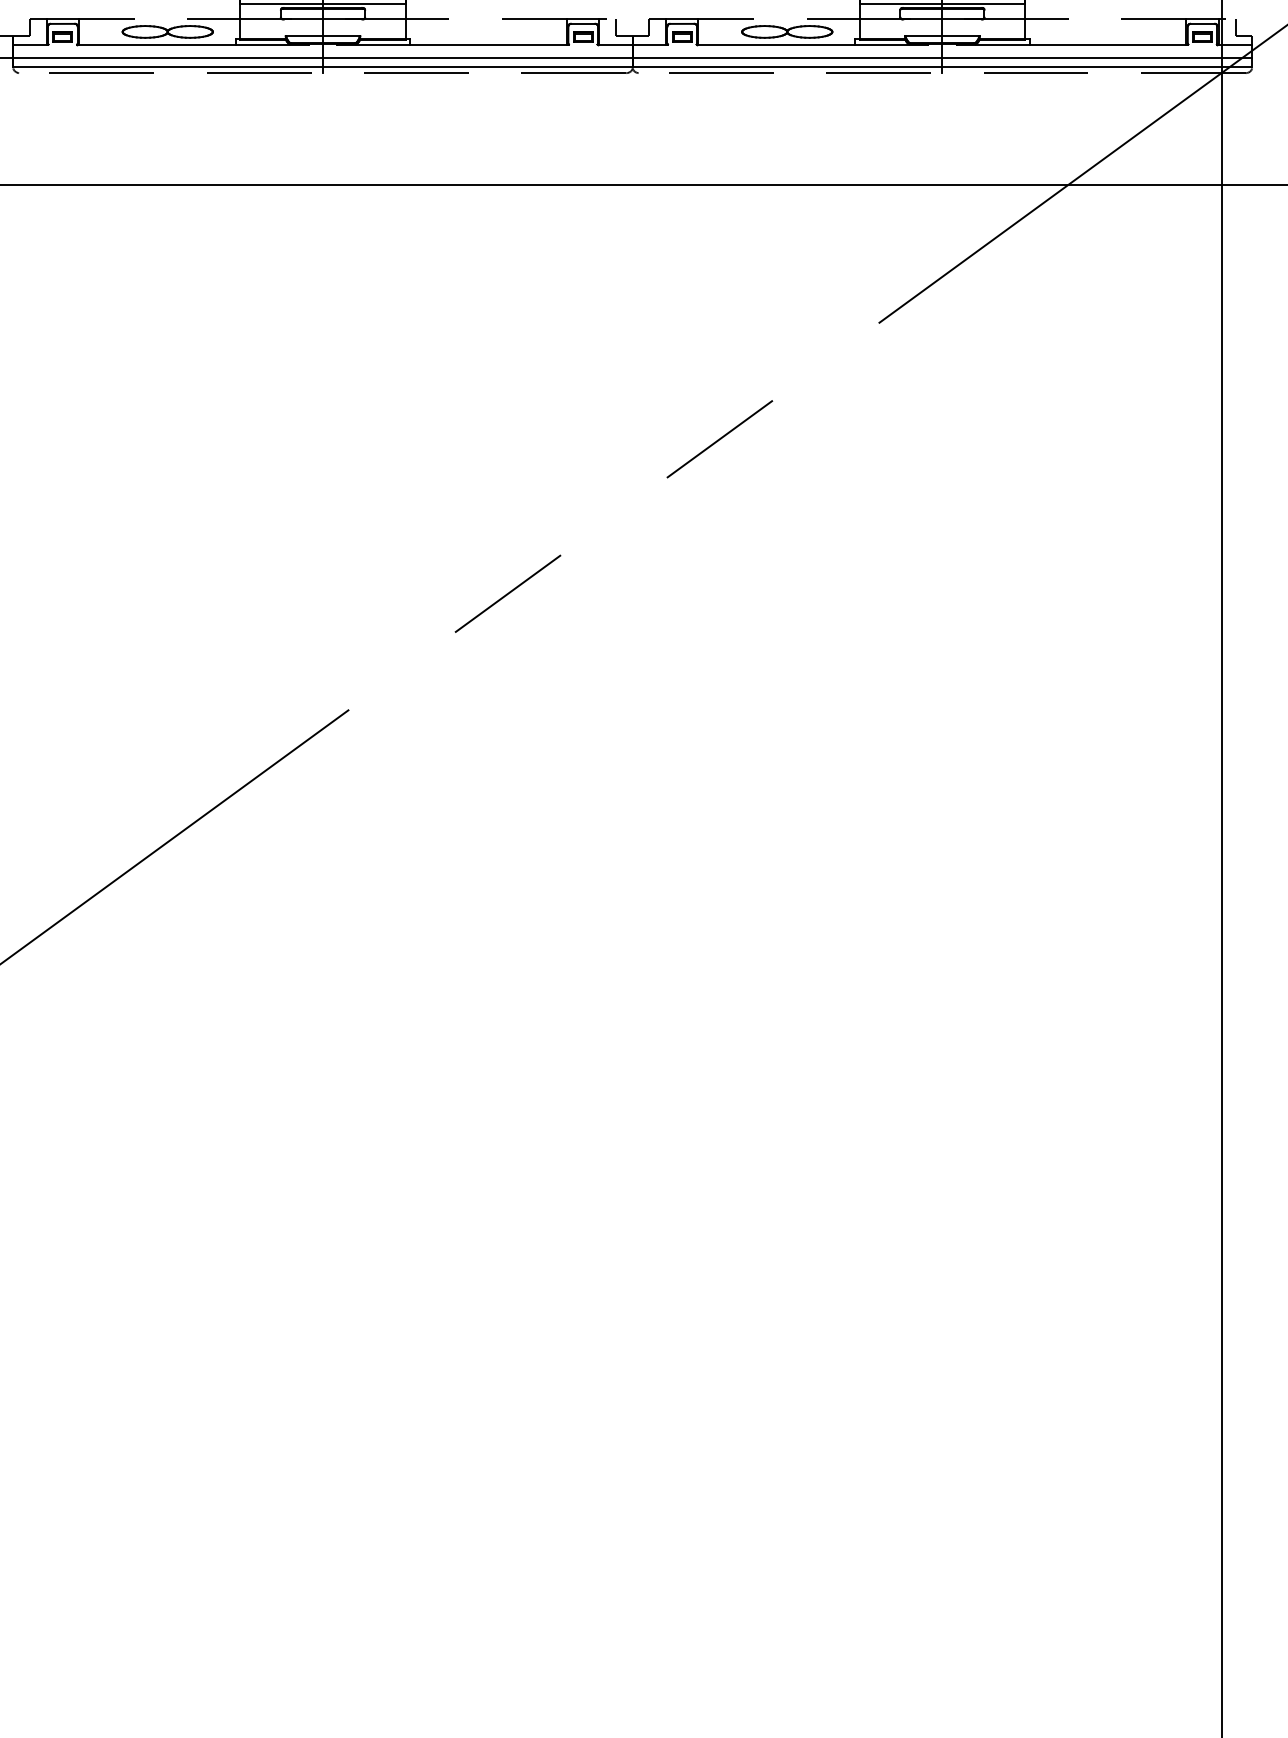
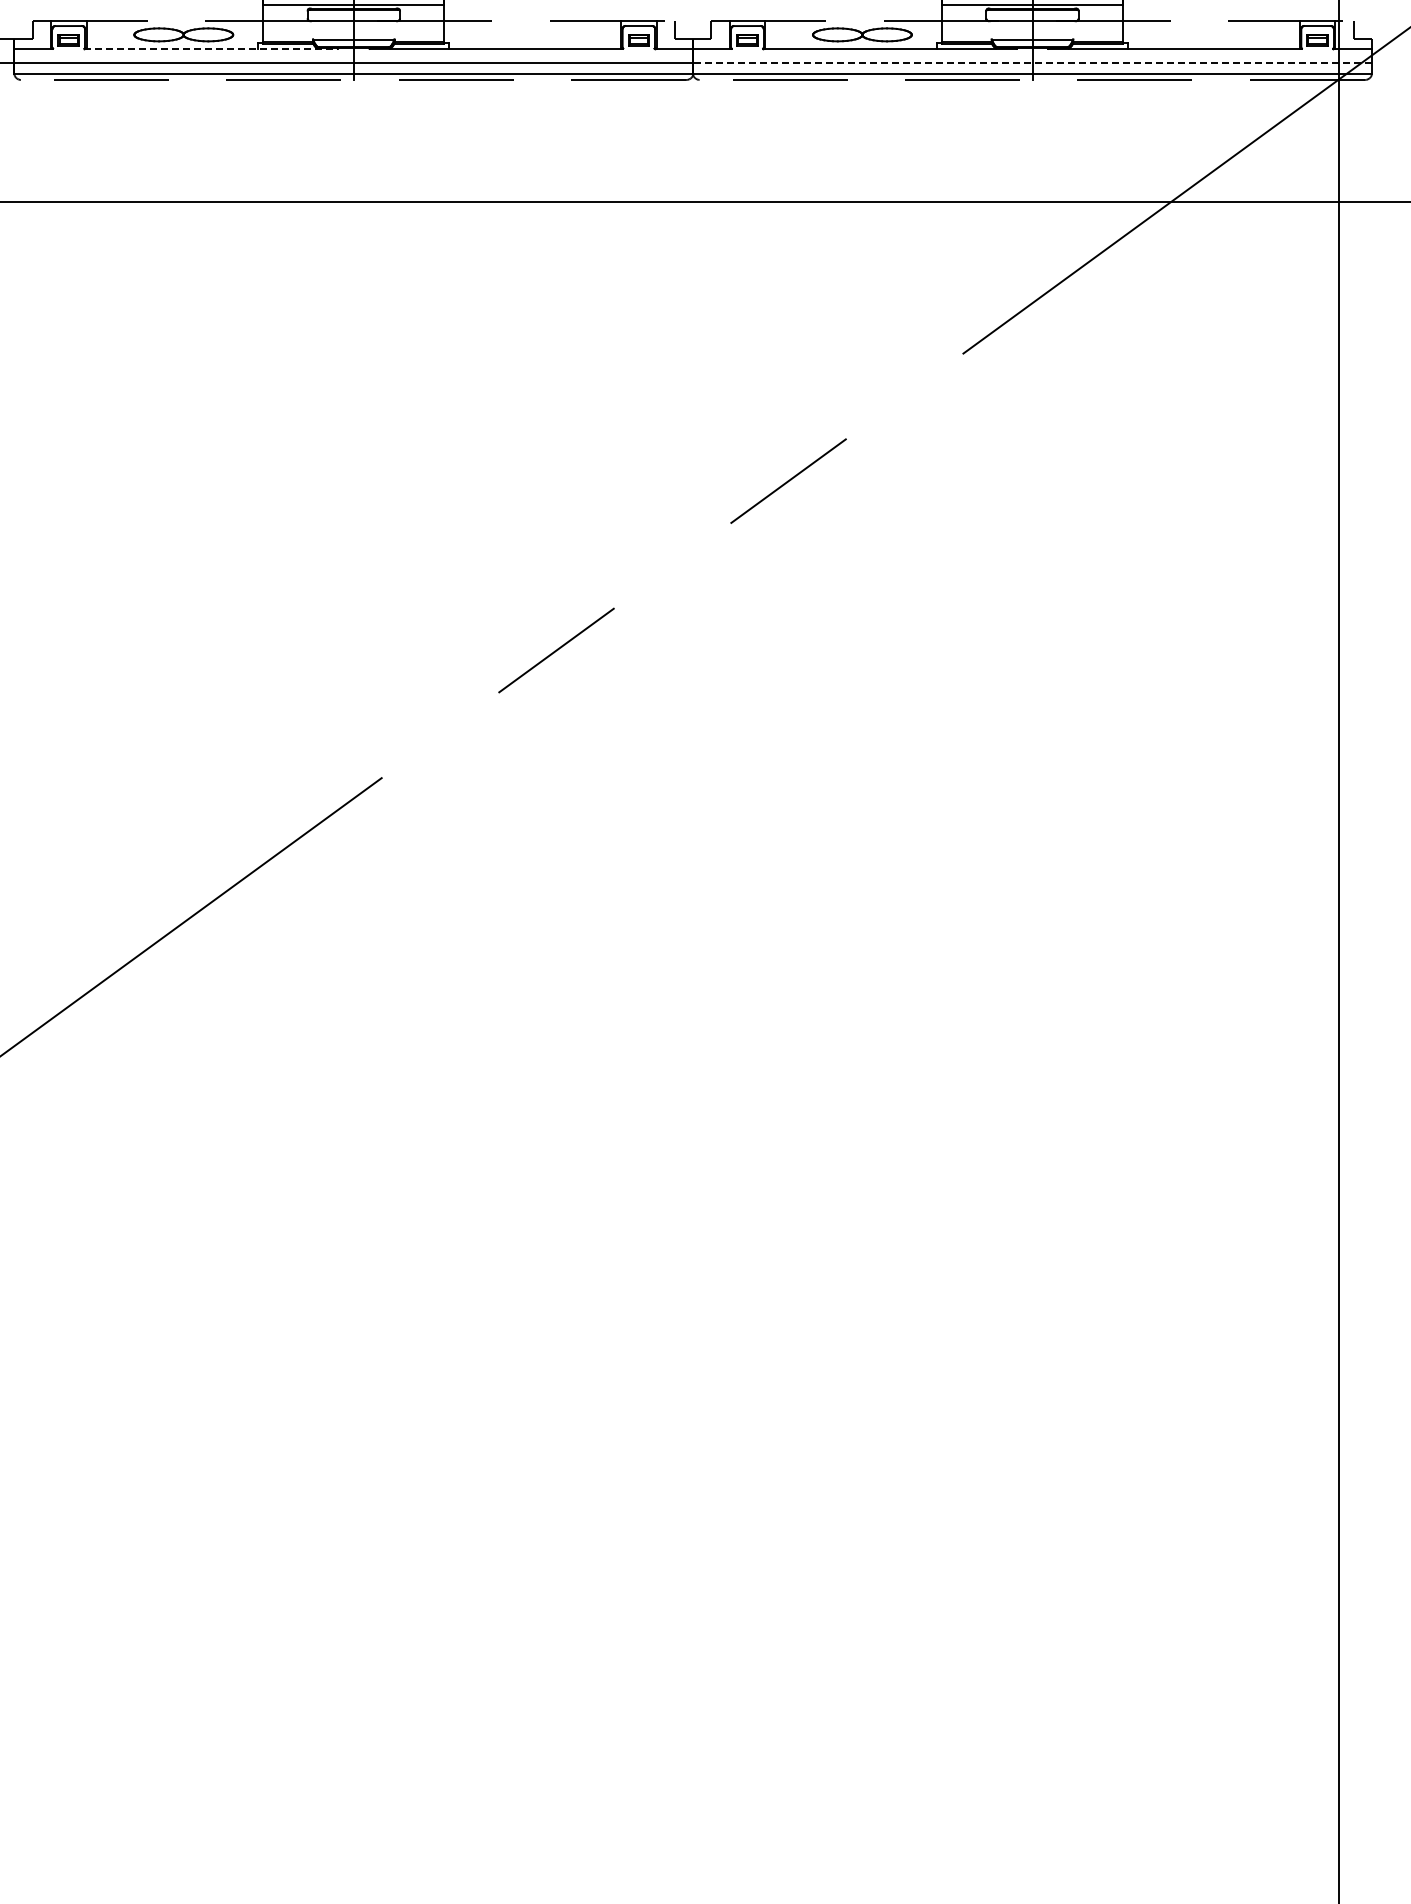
line: (193, 44) -> (211, 48), solid -> dashed
line: (941, 58) -> (1031, 63), solid -> dashed

